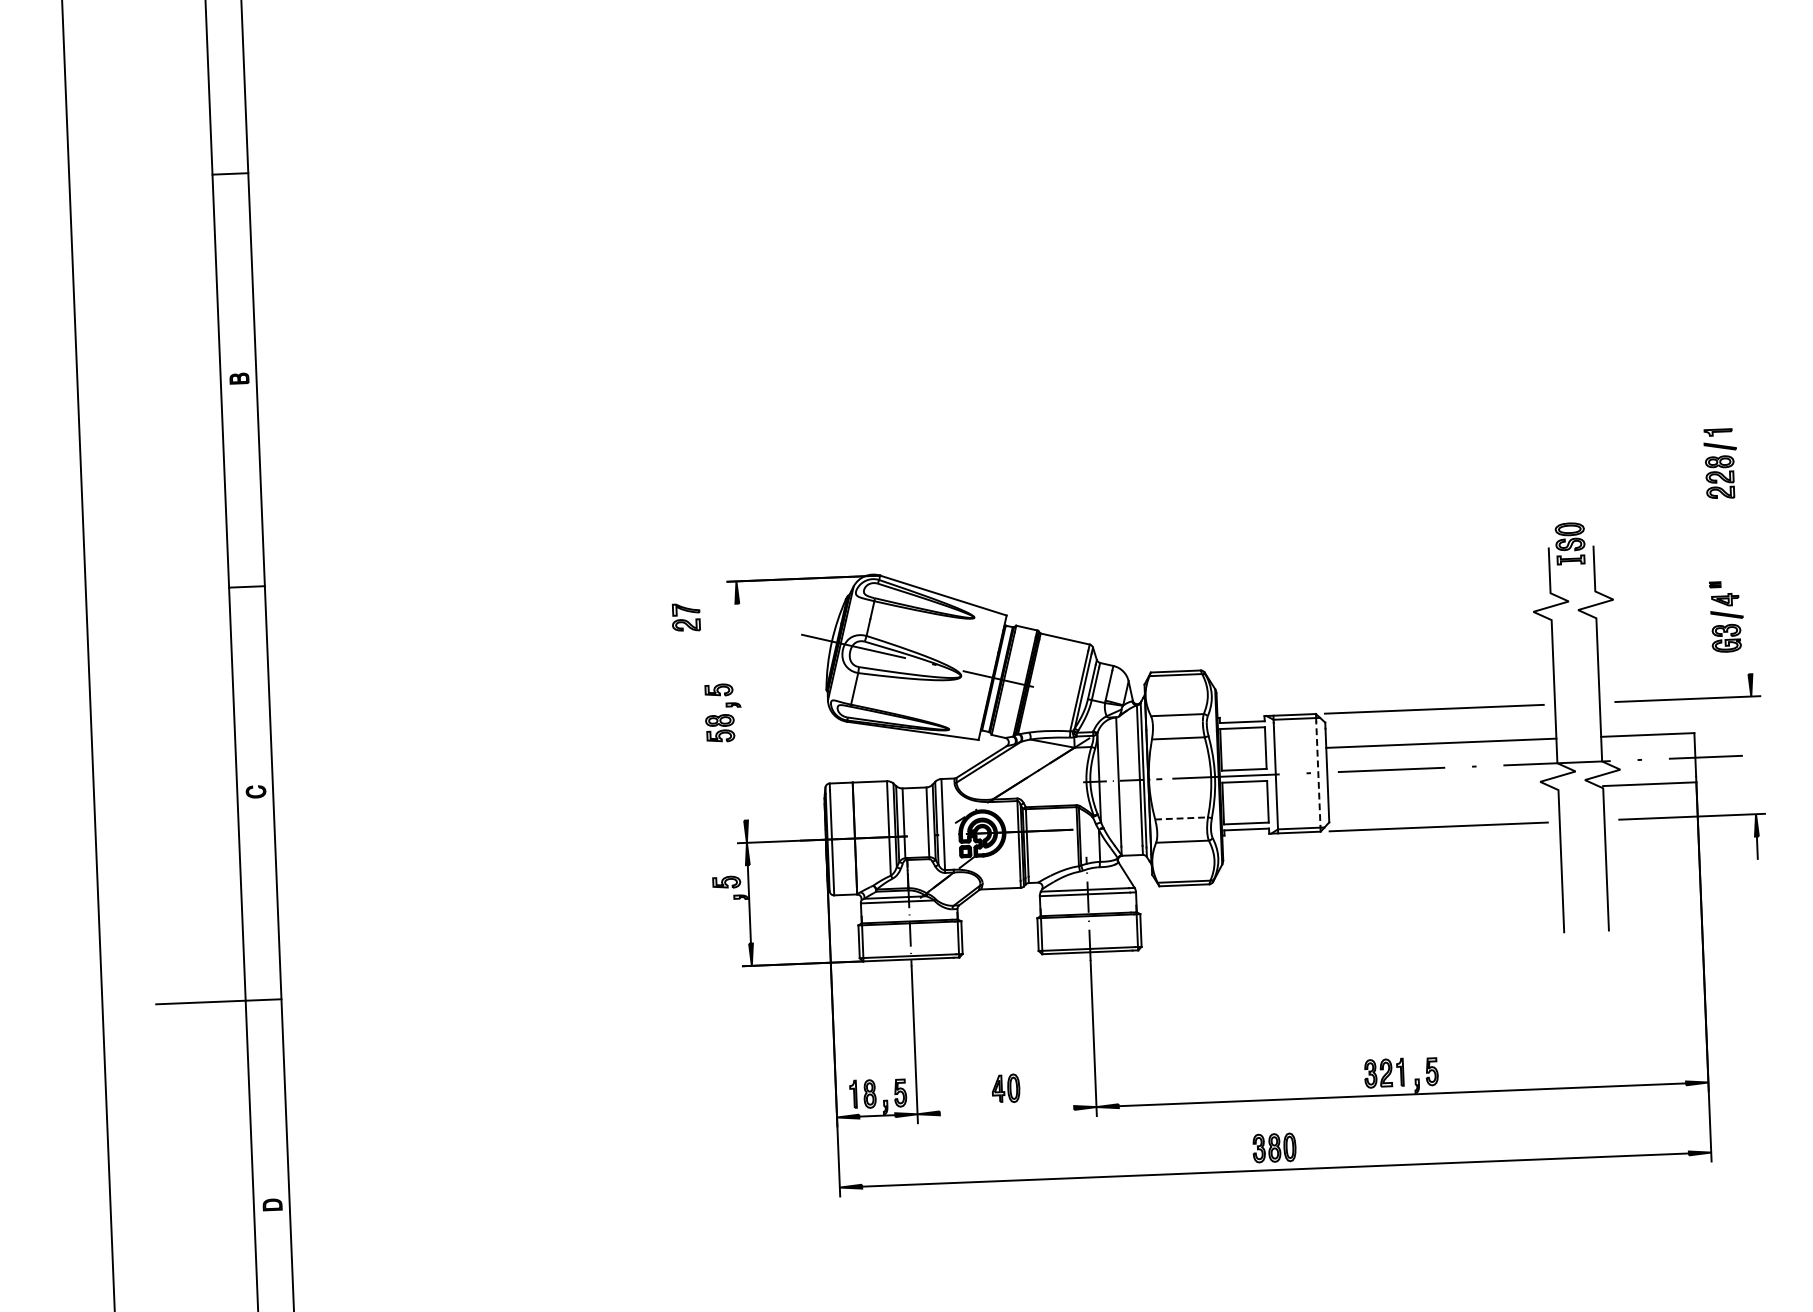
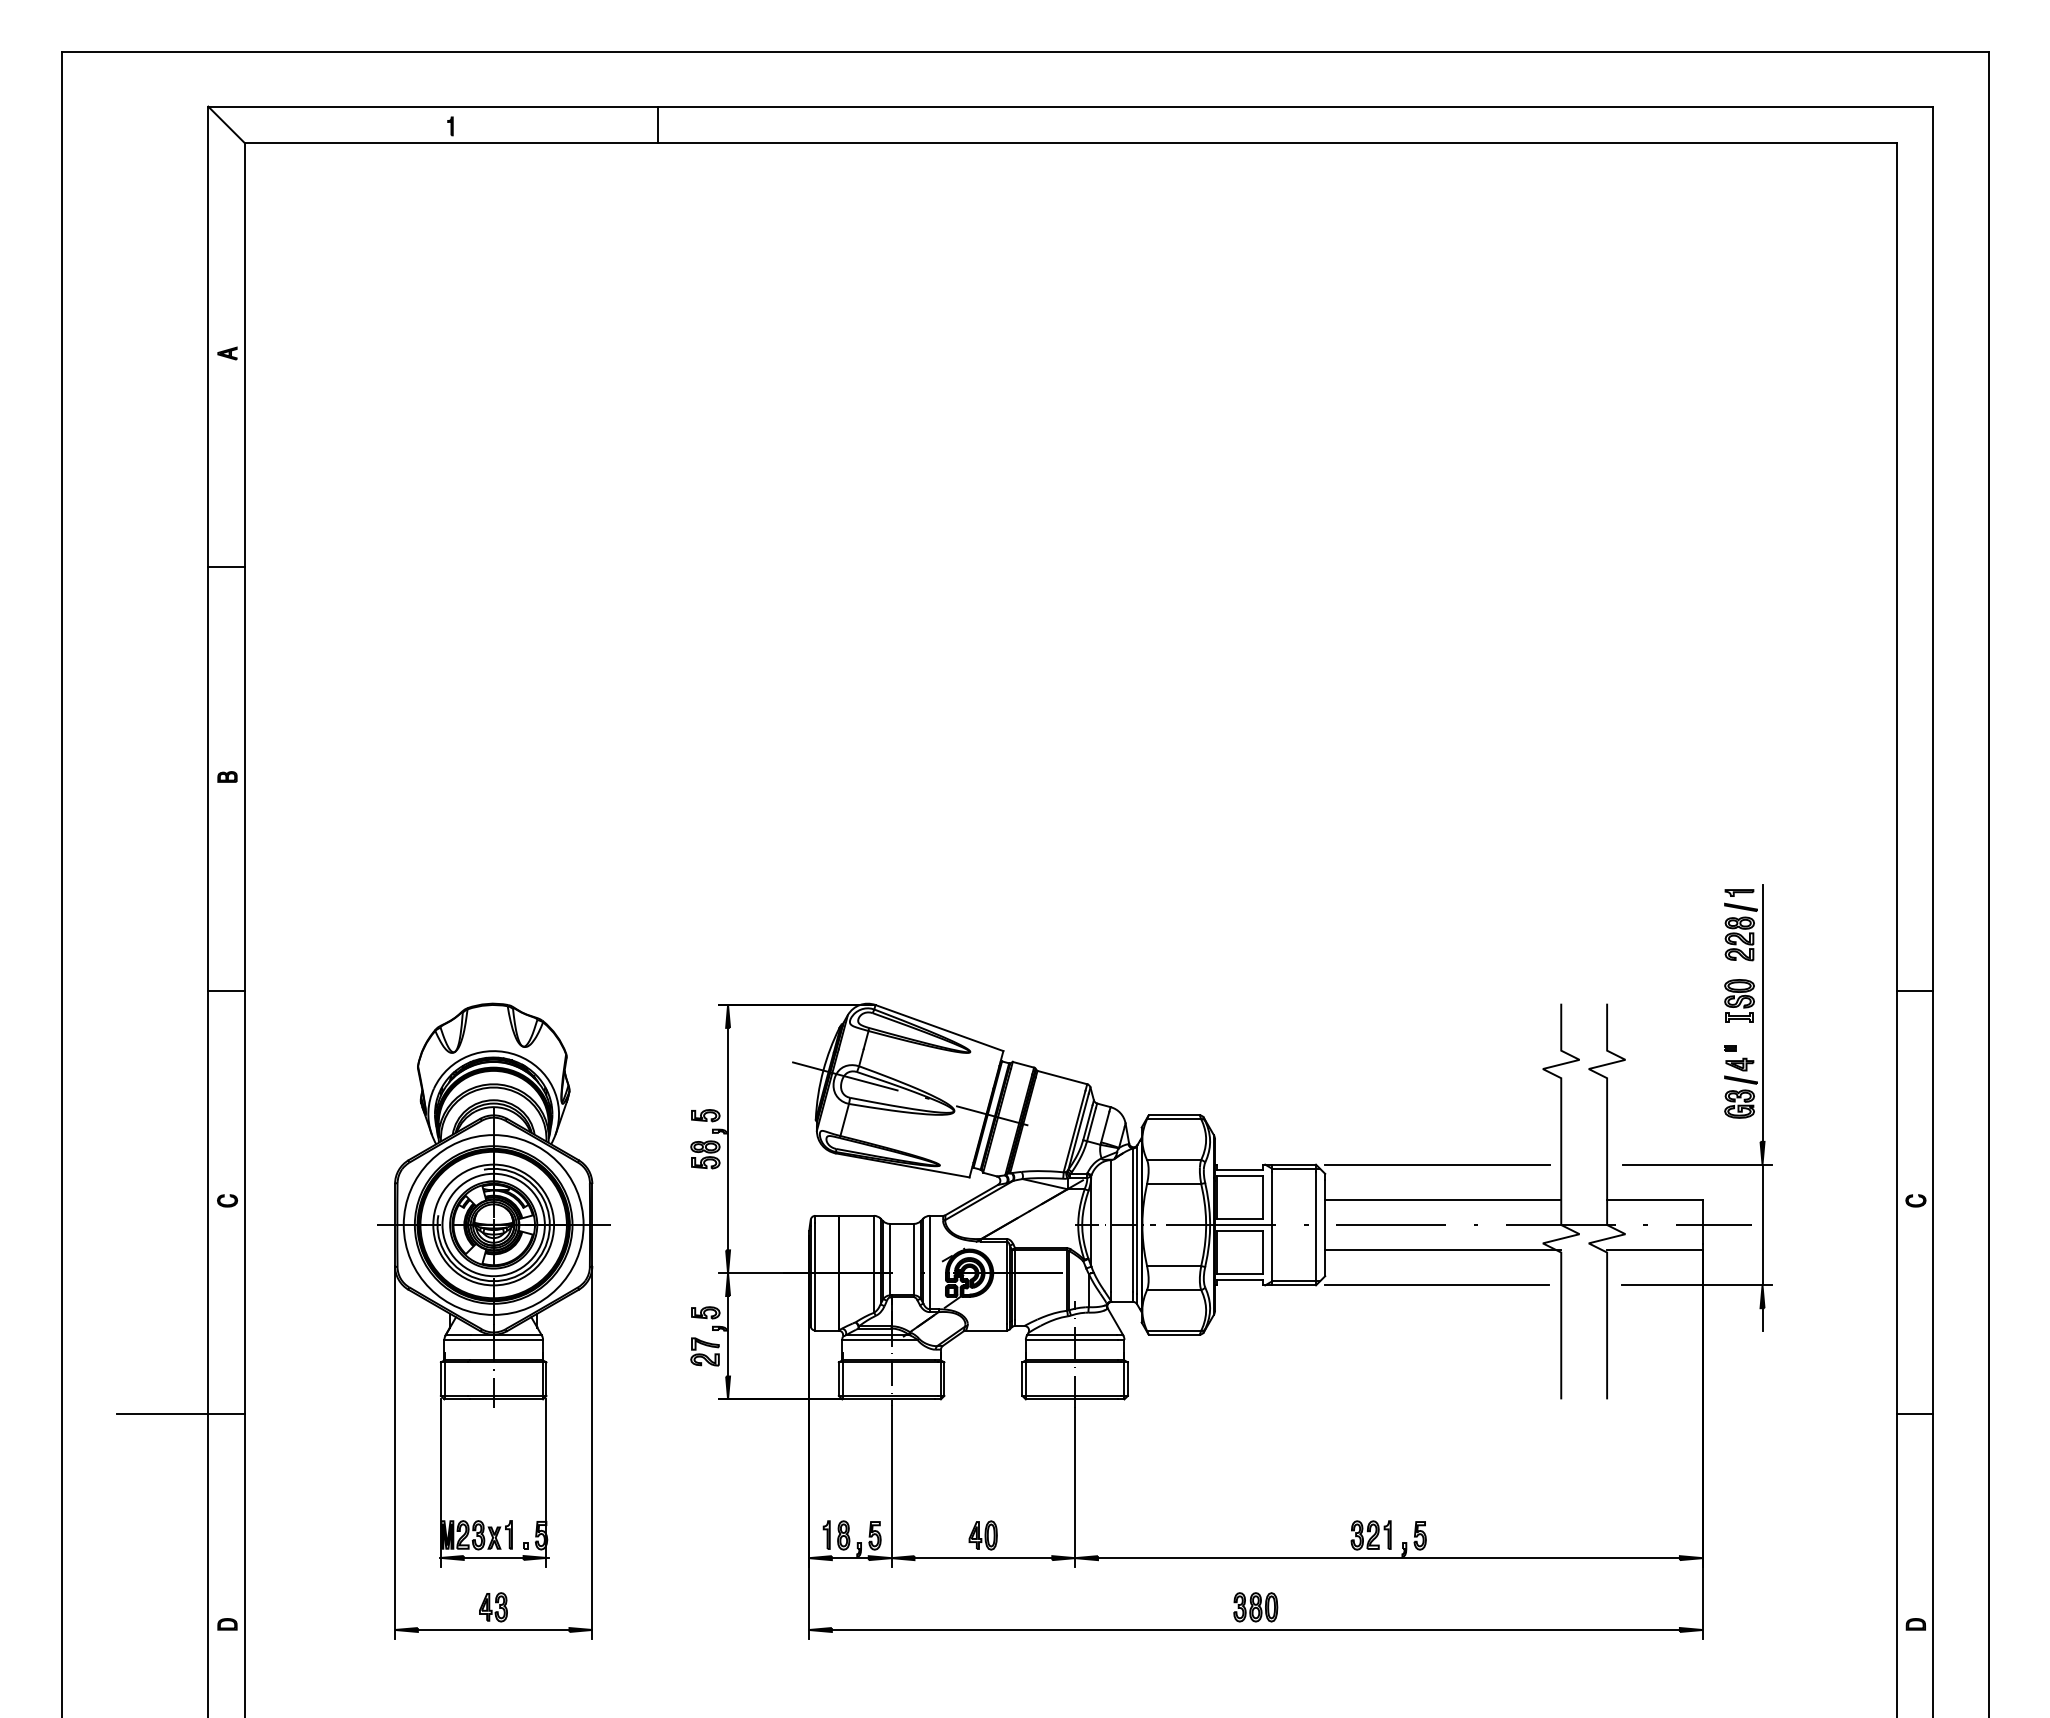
part: (1570, 543) -> (1739, 1000), moved
line: (1745, 548) -> (1762, 1012), added
part: (685, 617) -> (704, 1351), moved
line: (742, 711) -> (728, 1138), added
line: (1753, 754) -> (1762, 1224), added
line: (1318, 776) -> (1316, 1228), dashed -> solid
line: (1443, 792) -> (1443, 1250), added
line: (1181, 818) -> (1174, 1266), dashed -> solid
part: (520, 898) -> (493, 1320), added
line: (1007, 1111) -> (983, 1558), added

